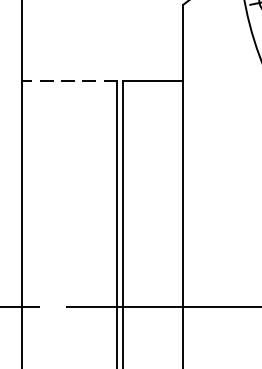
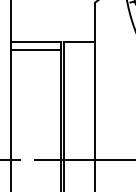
line: (70, 81) -> (36, 42), dashed -> solid
line: (68, 96) -> (35, 50), added

